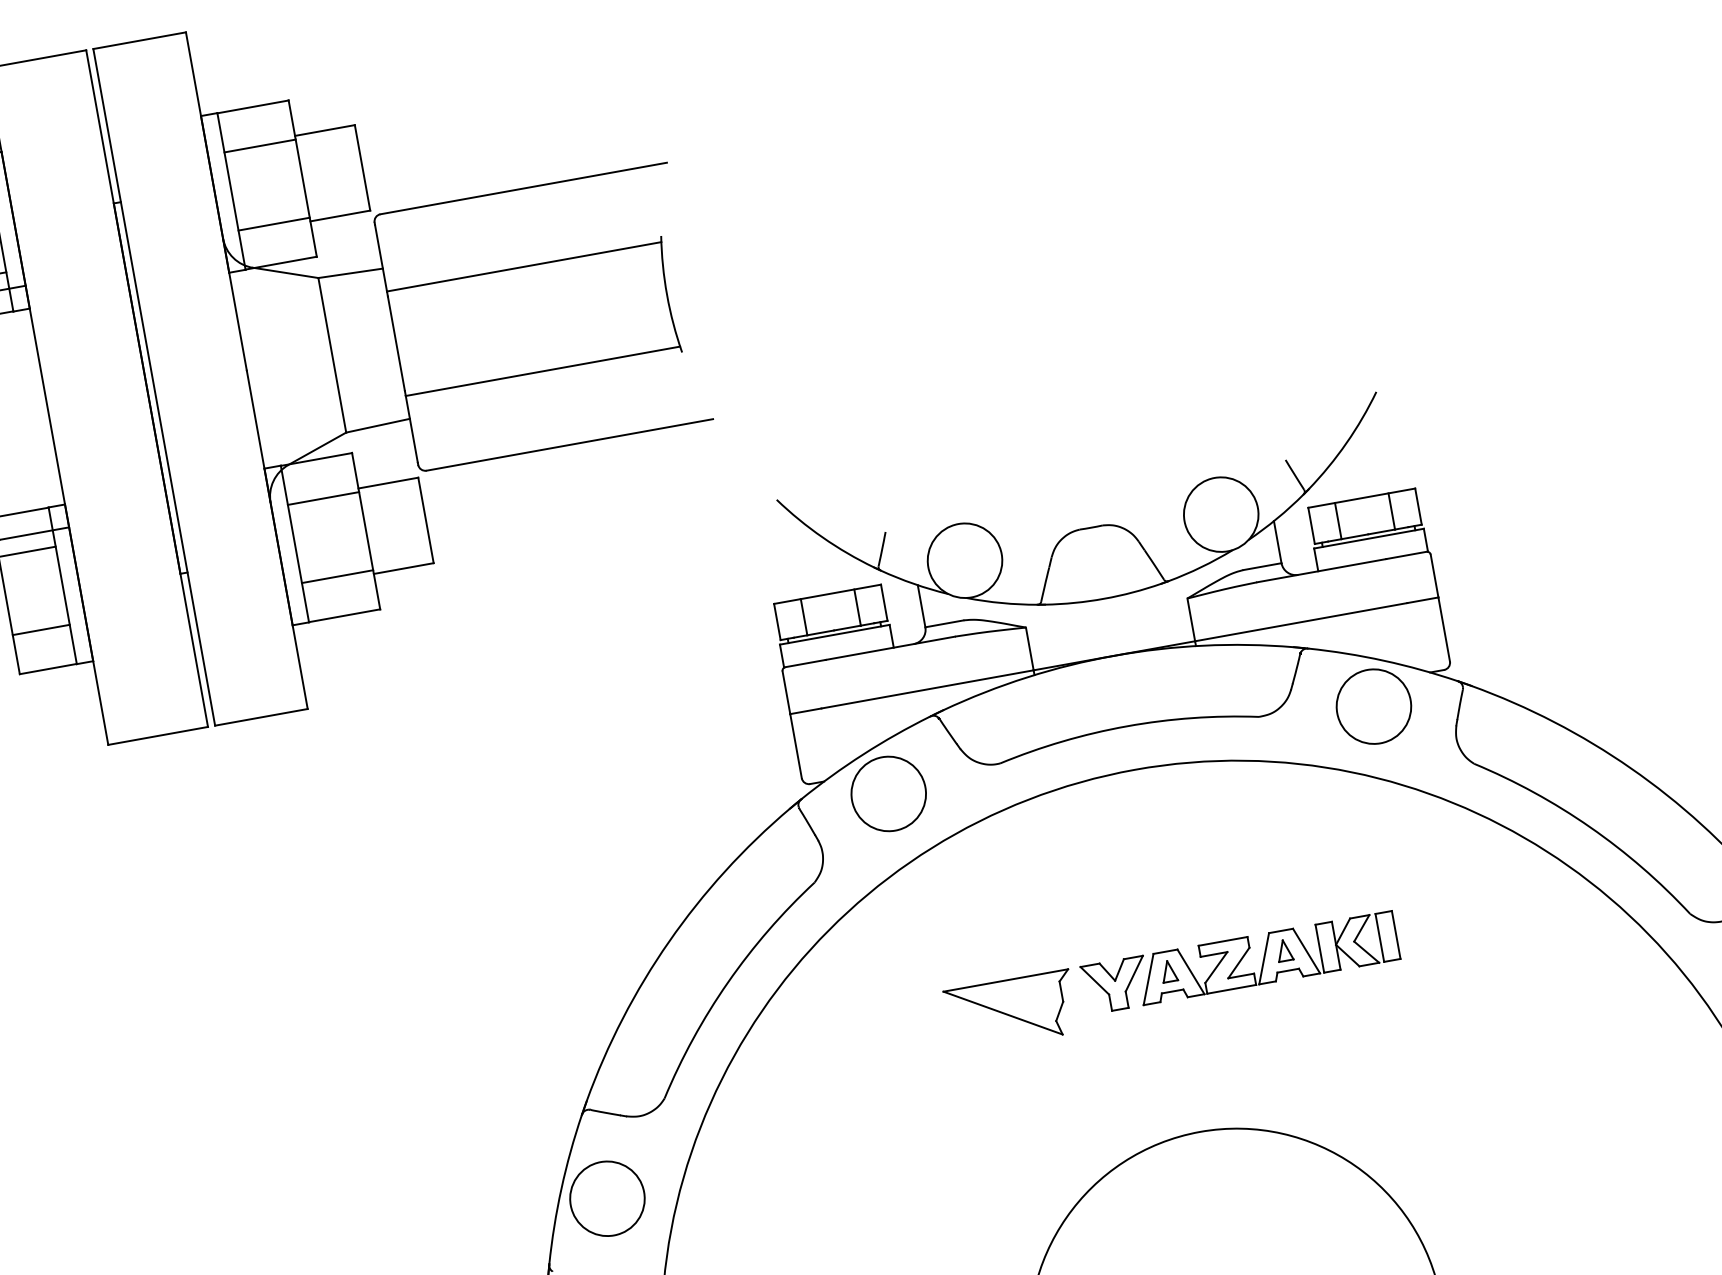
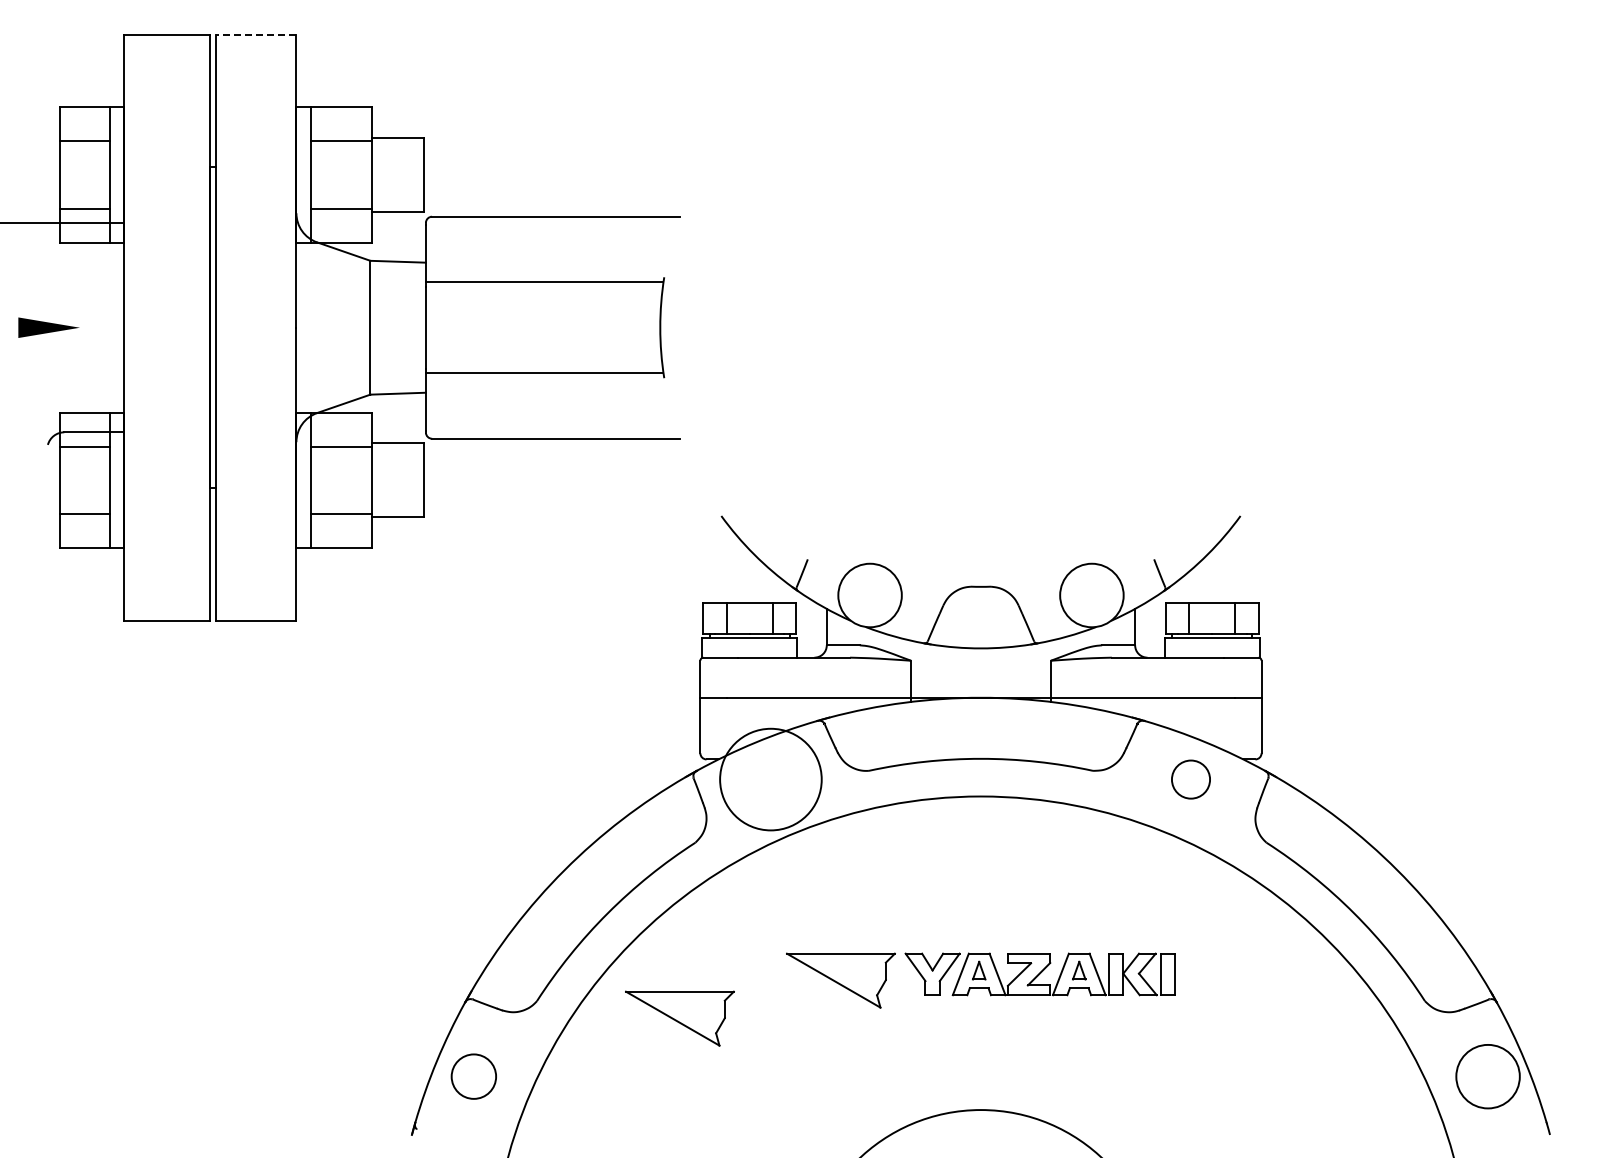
line: (138, 40) -> (255, 34), solid -> dashed
circle: (1373, 706) -> (1190, 779), size x0.6
circle: (888, 793) -> (770, 779), size x1.6
part: (832, 1088) -> (679, 1018), added
circle: (606, 1198) -> (473, 1076), size x0.7

